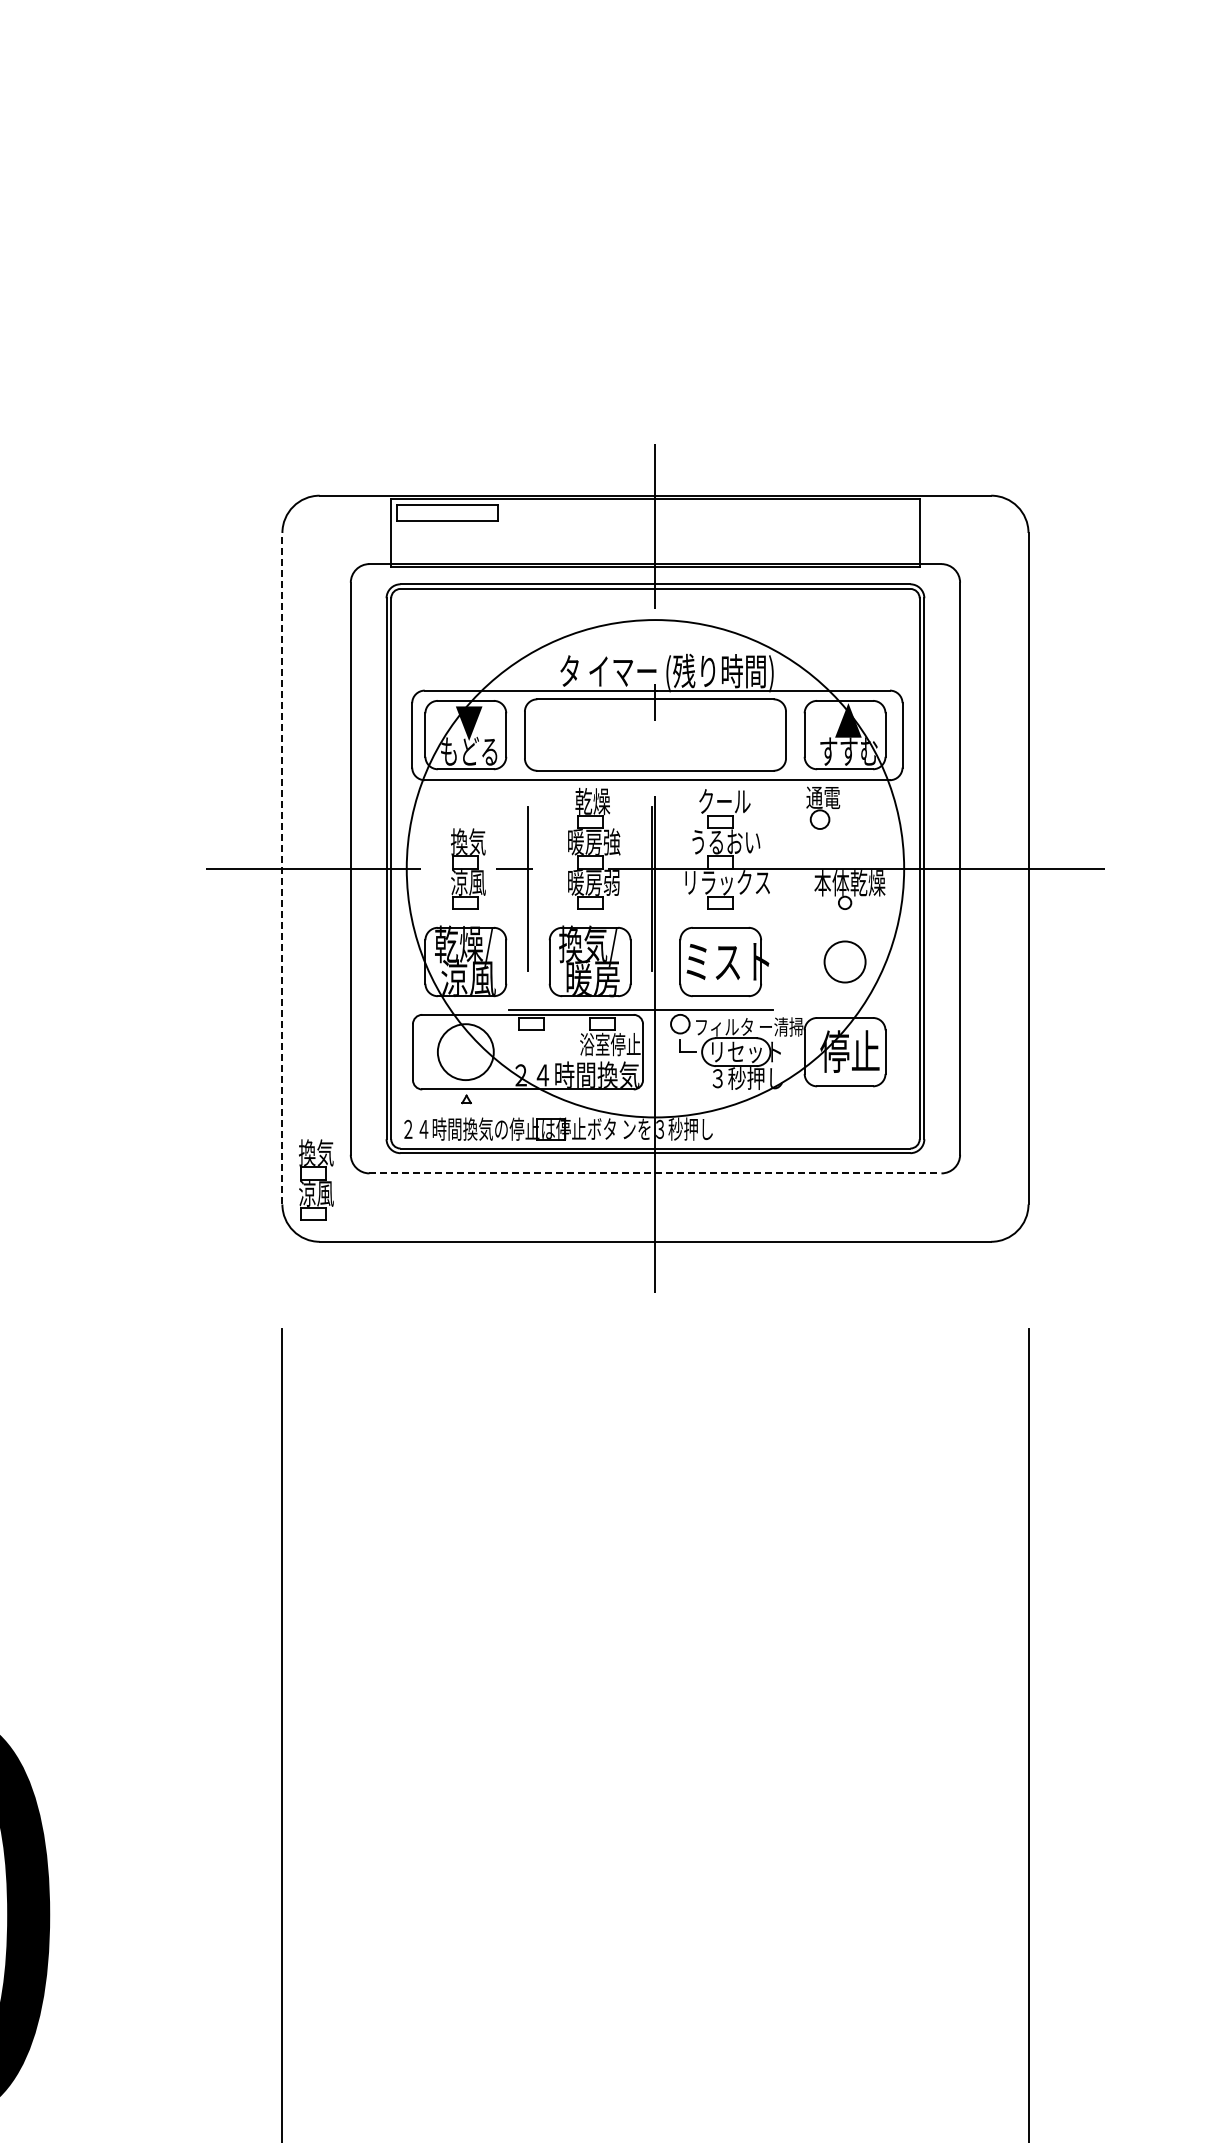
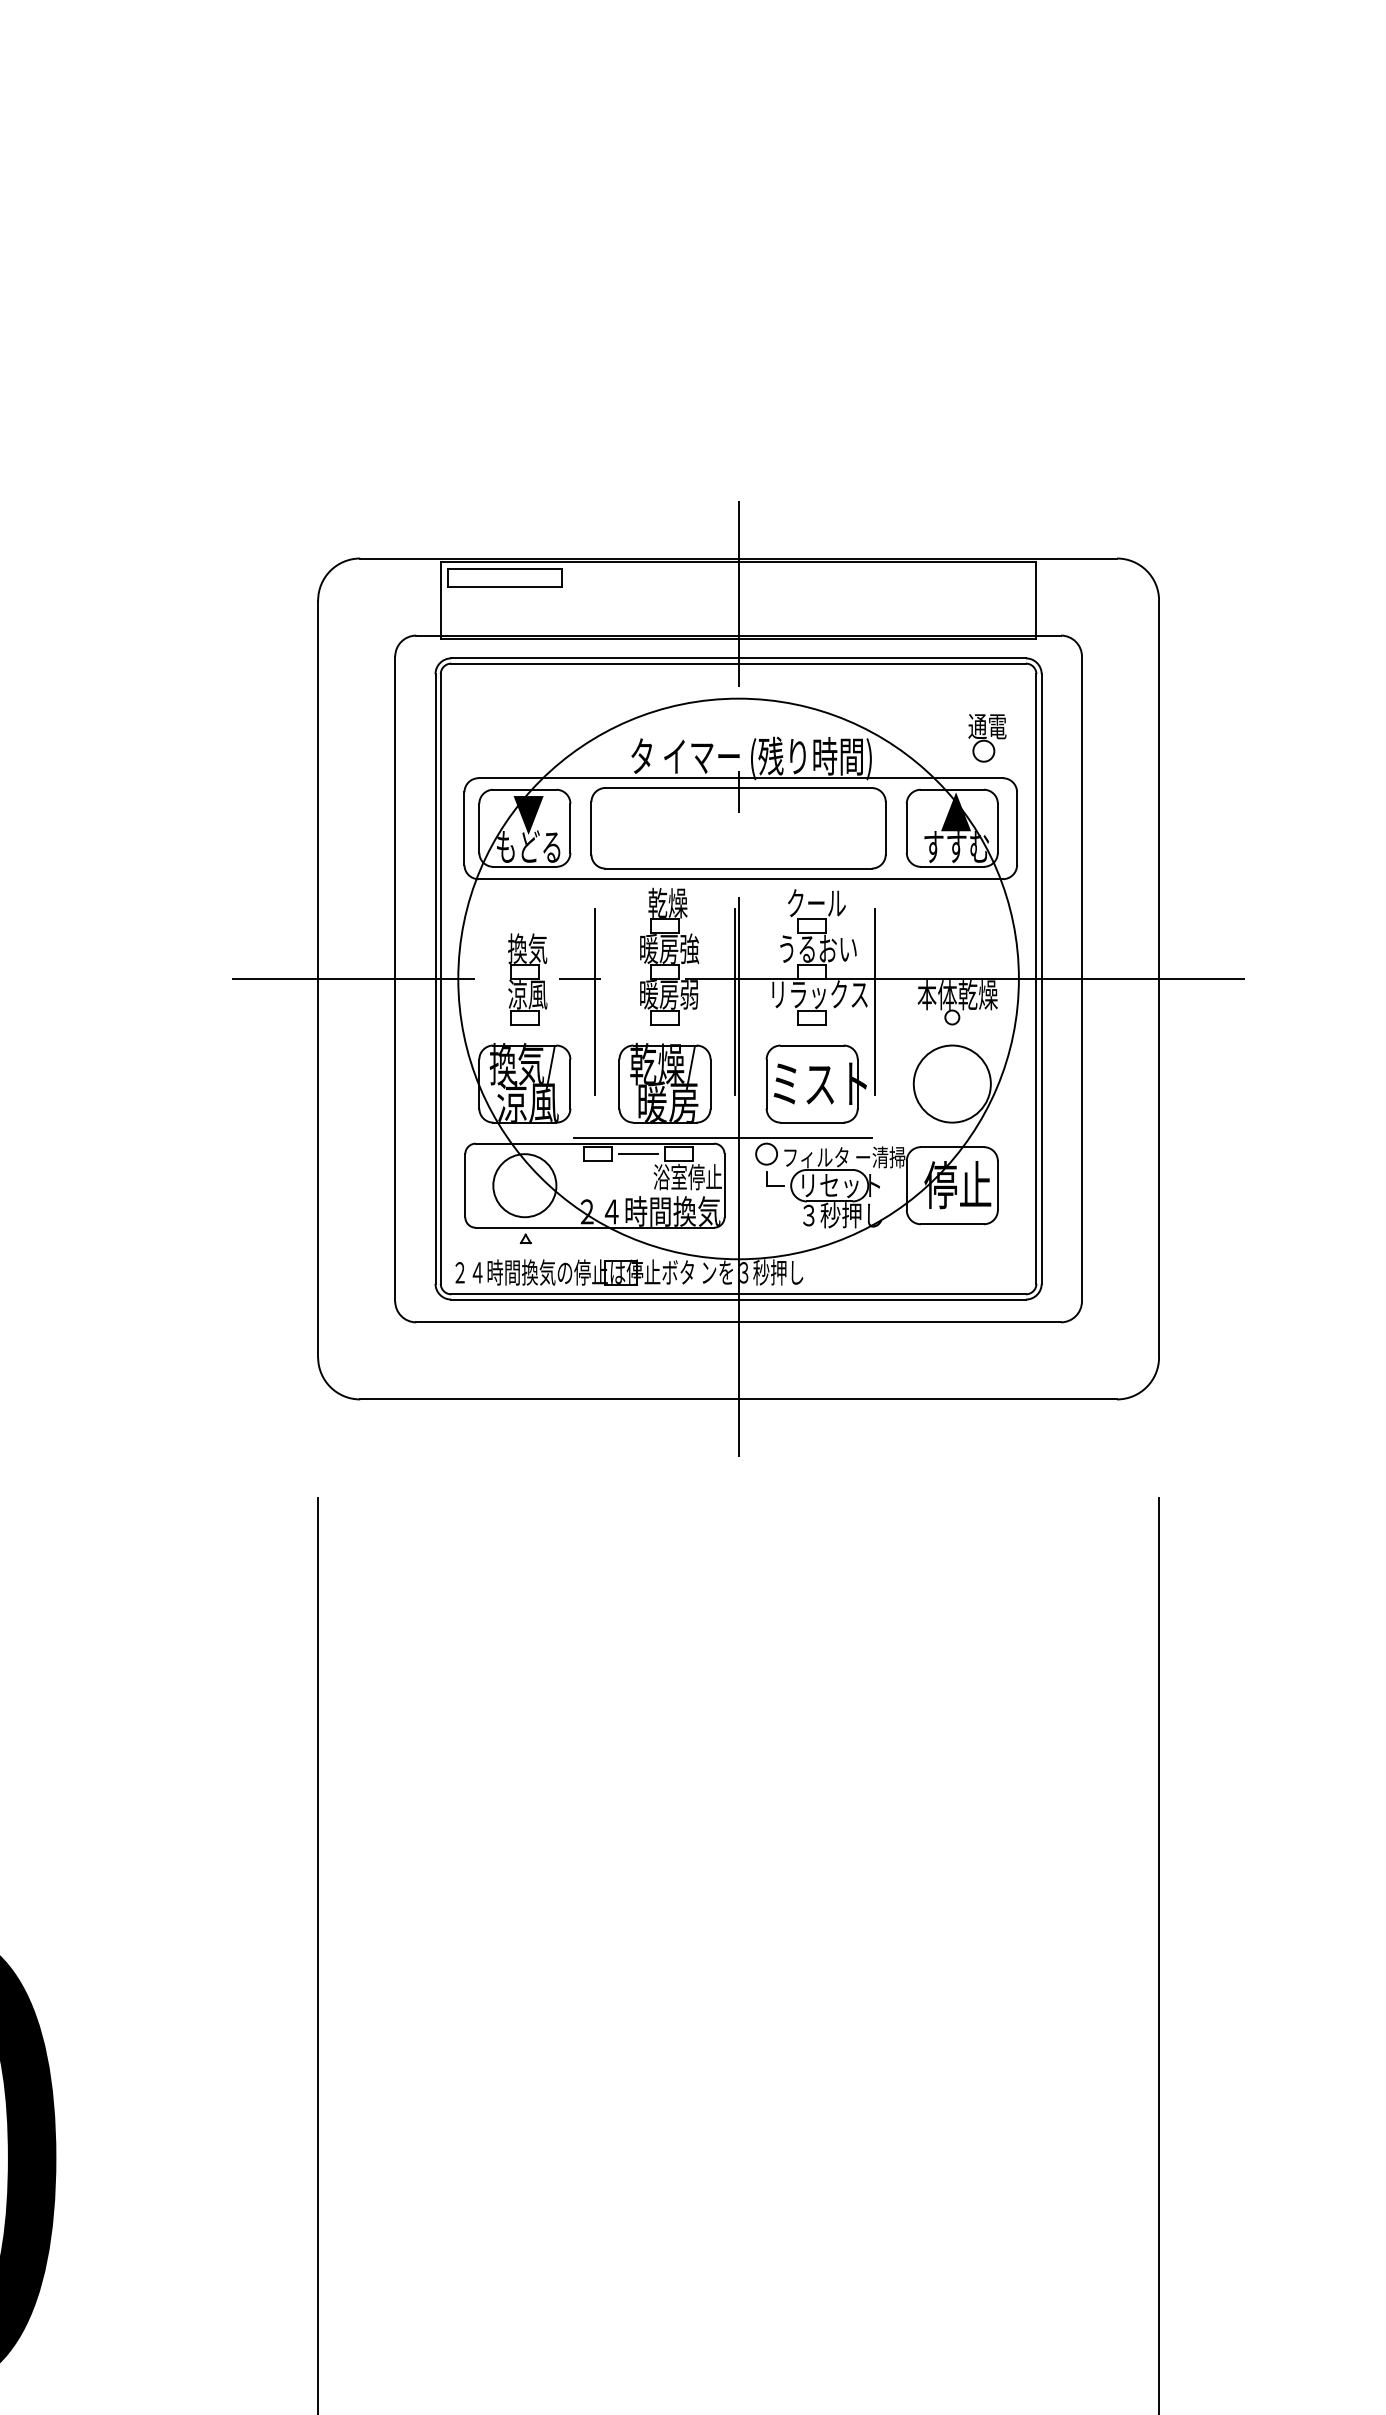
part: (823, 807) -> (987, 737), moved
line: (282, 868) -> (318, 978), dashed -> solid
line: (776, 888) -> (875, 1001), added
text: (458, 944) -> (516, 1064), 乾燥/ -> 換気/
text: (583, 944) -> (657, 1064), 換気/ -> 乾燥/
circle: (844, 961) -> (951, 1083), size x1.67
line: (566, 1024) -> (638, 1154), added
line: (655, 1173) -> (738, 1322), dashed -> solid
part: (316, 1179) -> (356, 1329), removed

